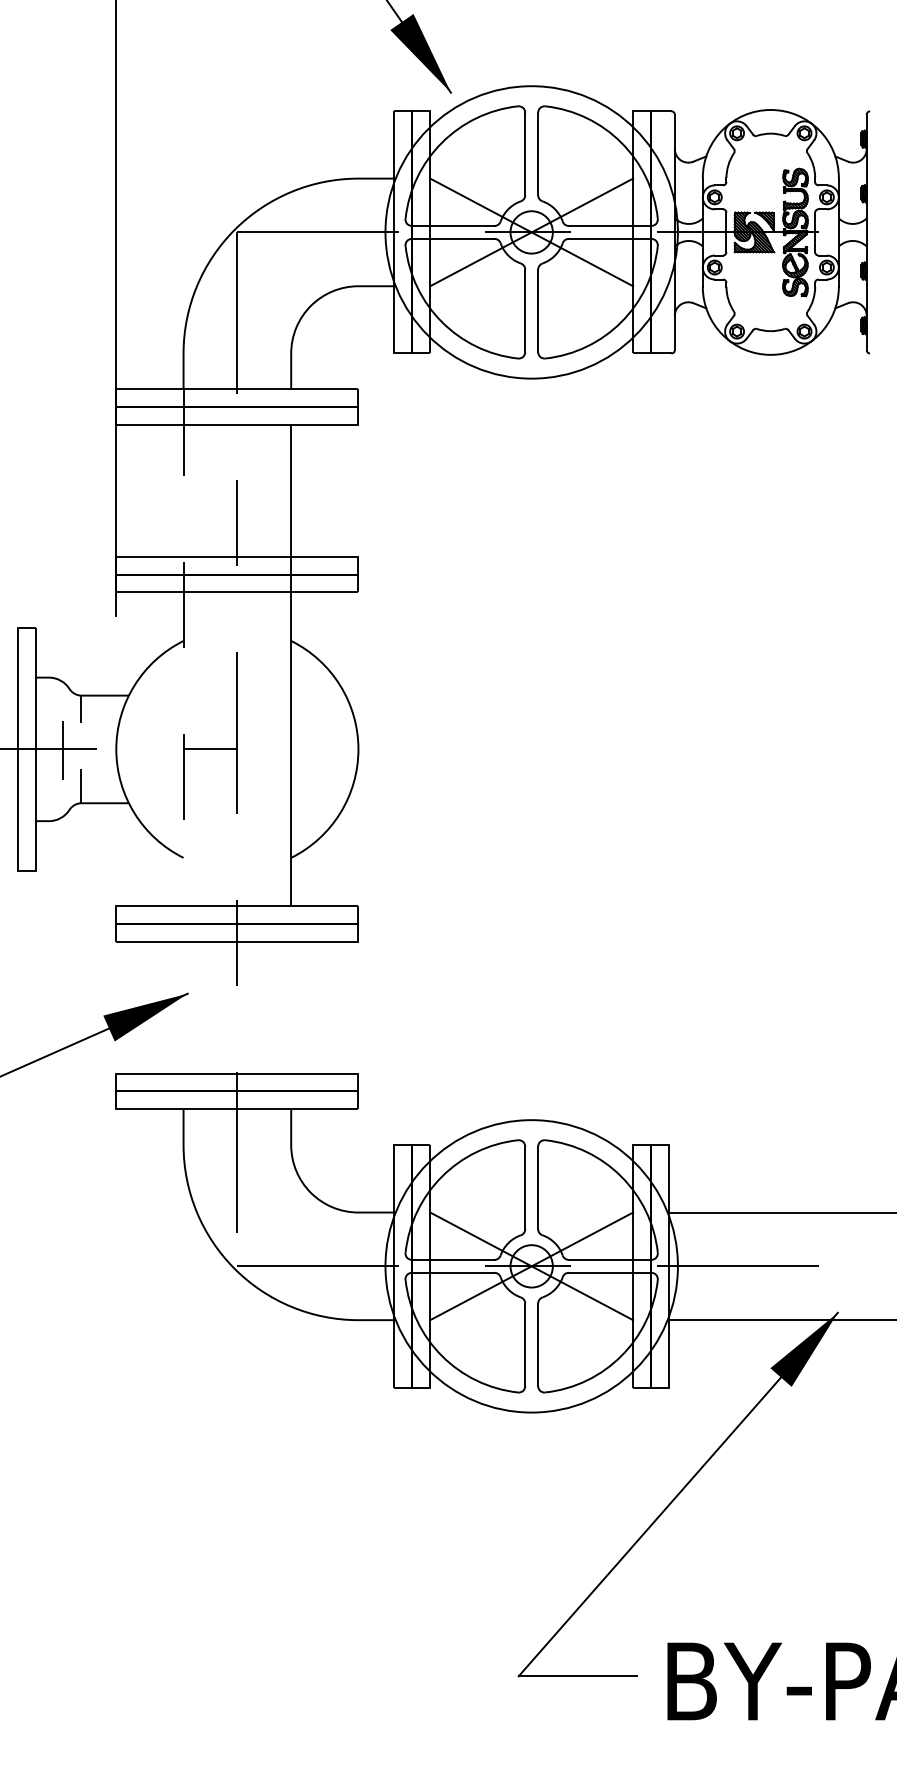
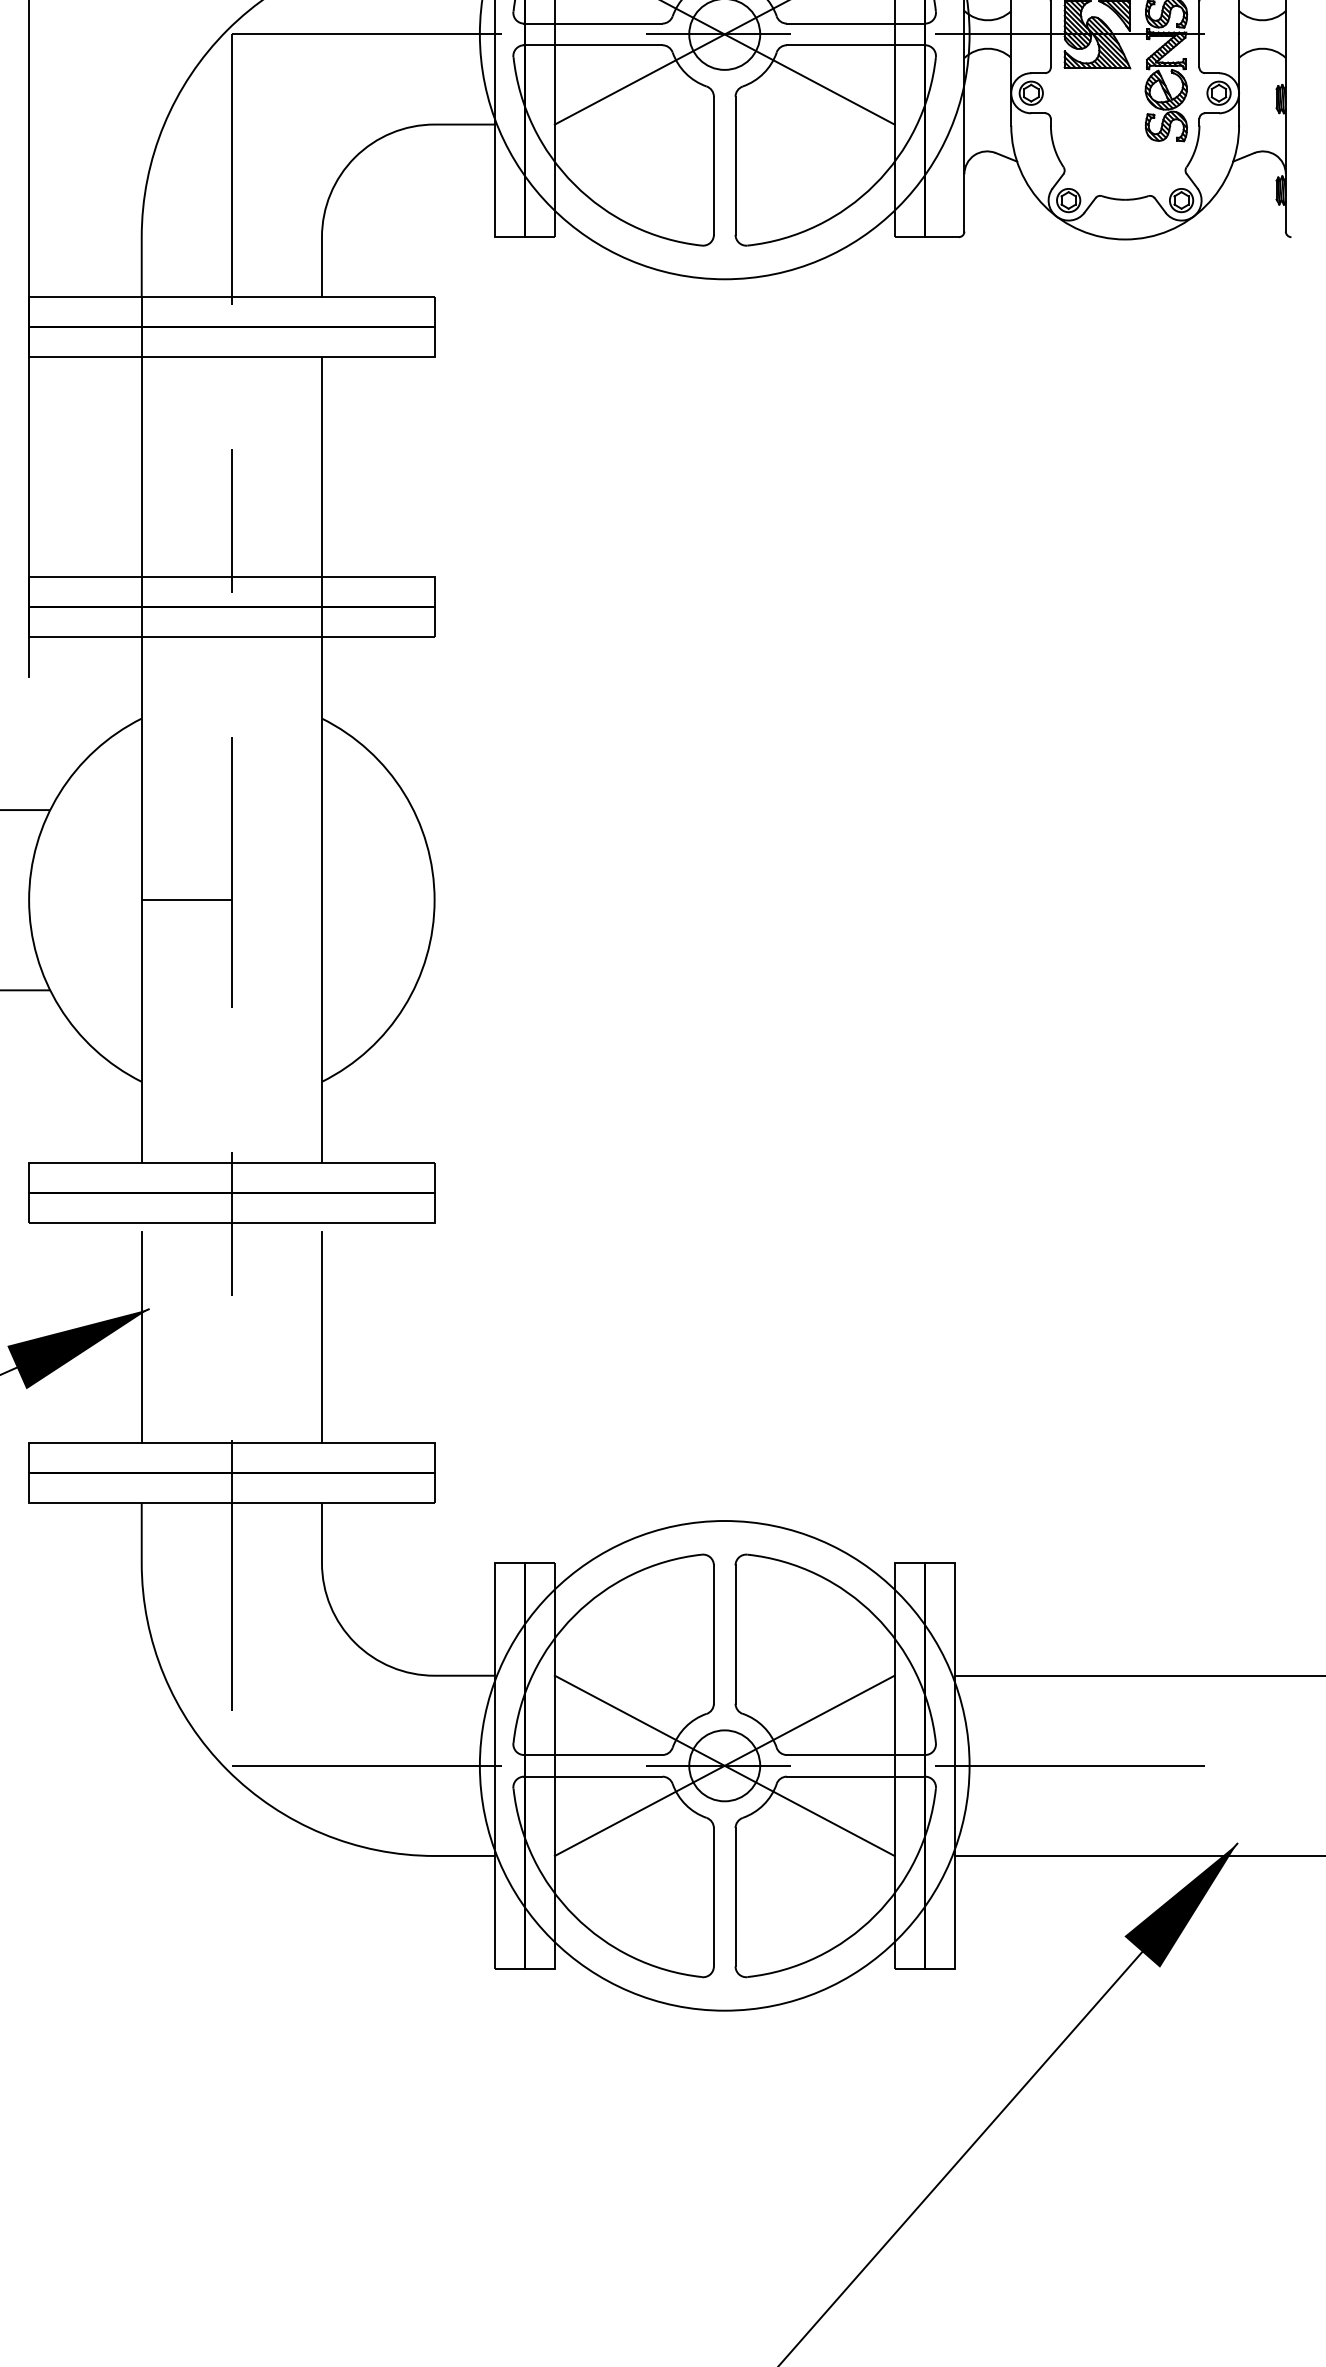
line: (183, 647) -> (141, 729), dashed -> solid
line: (183, 1010) -> (141, 1337), added
line: (291, 1010) -> (322, 1337), added

